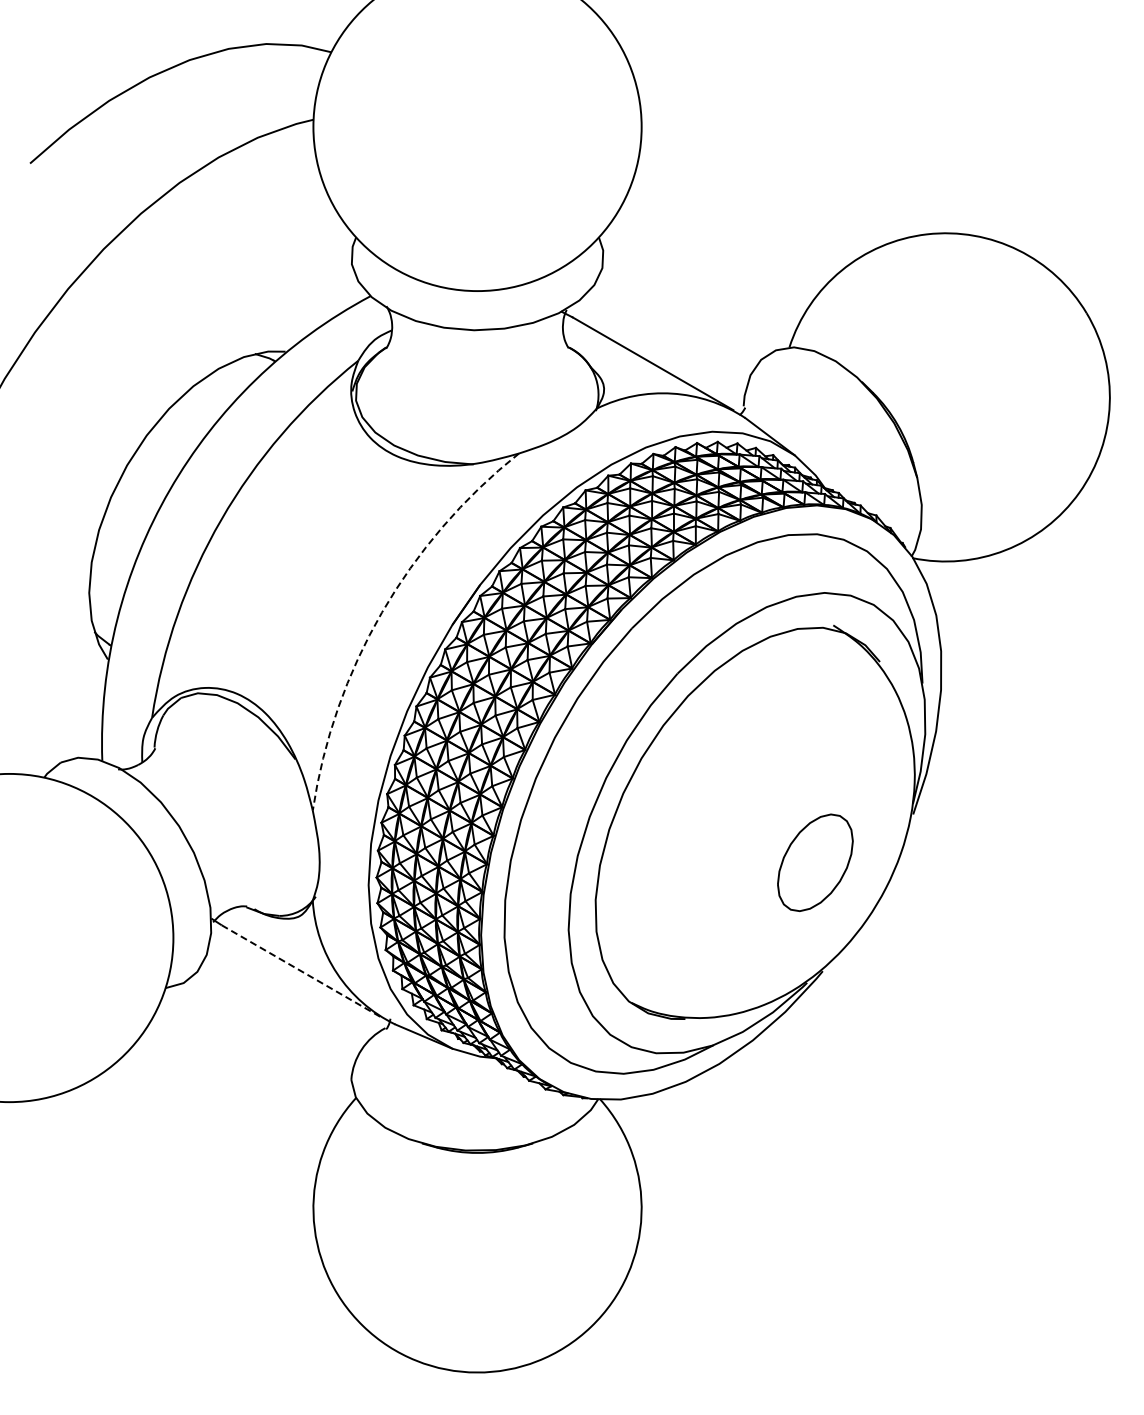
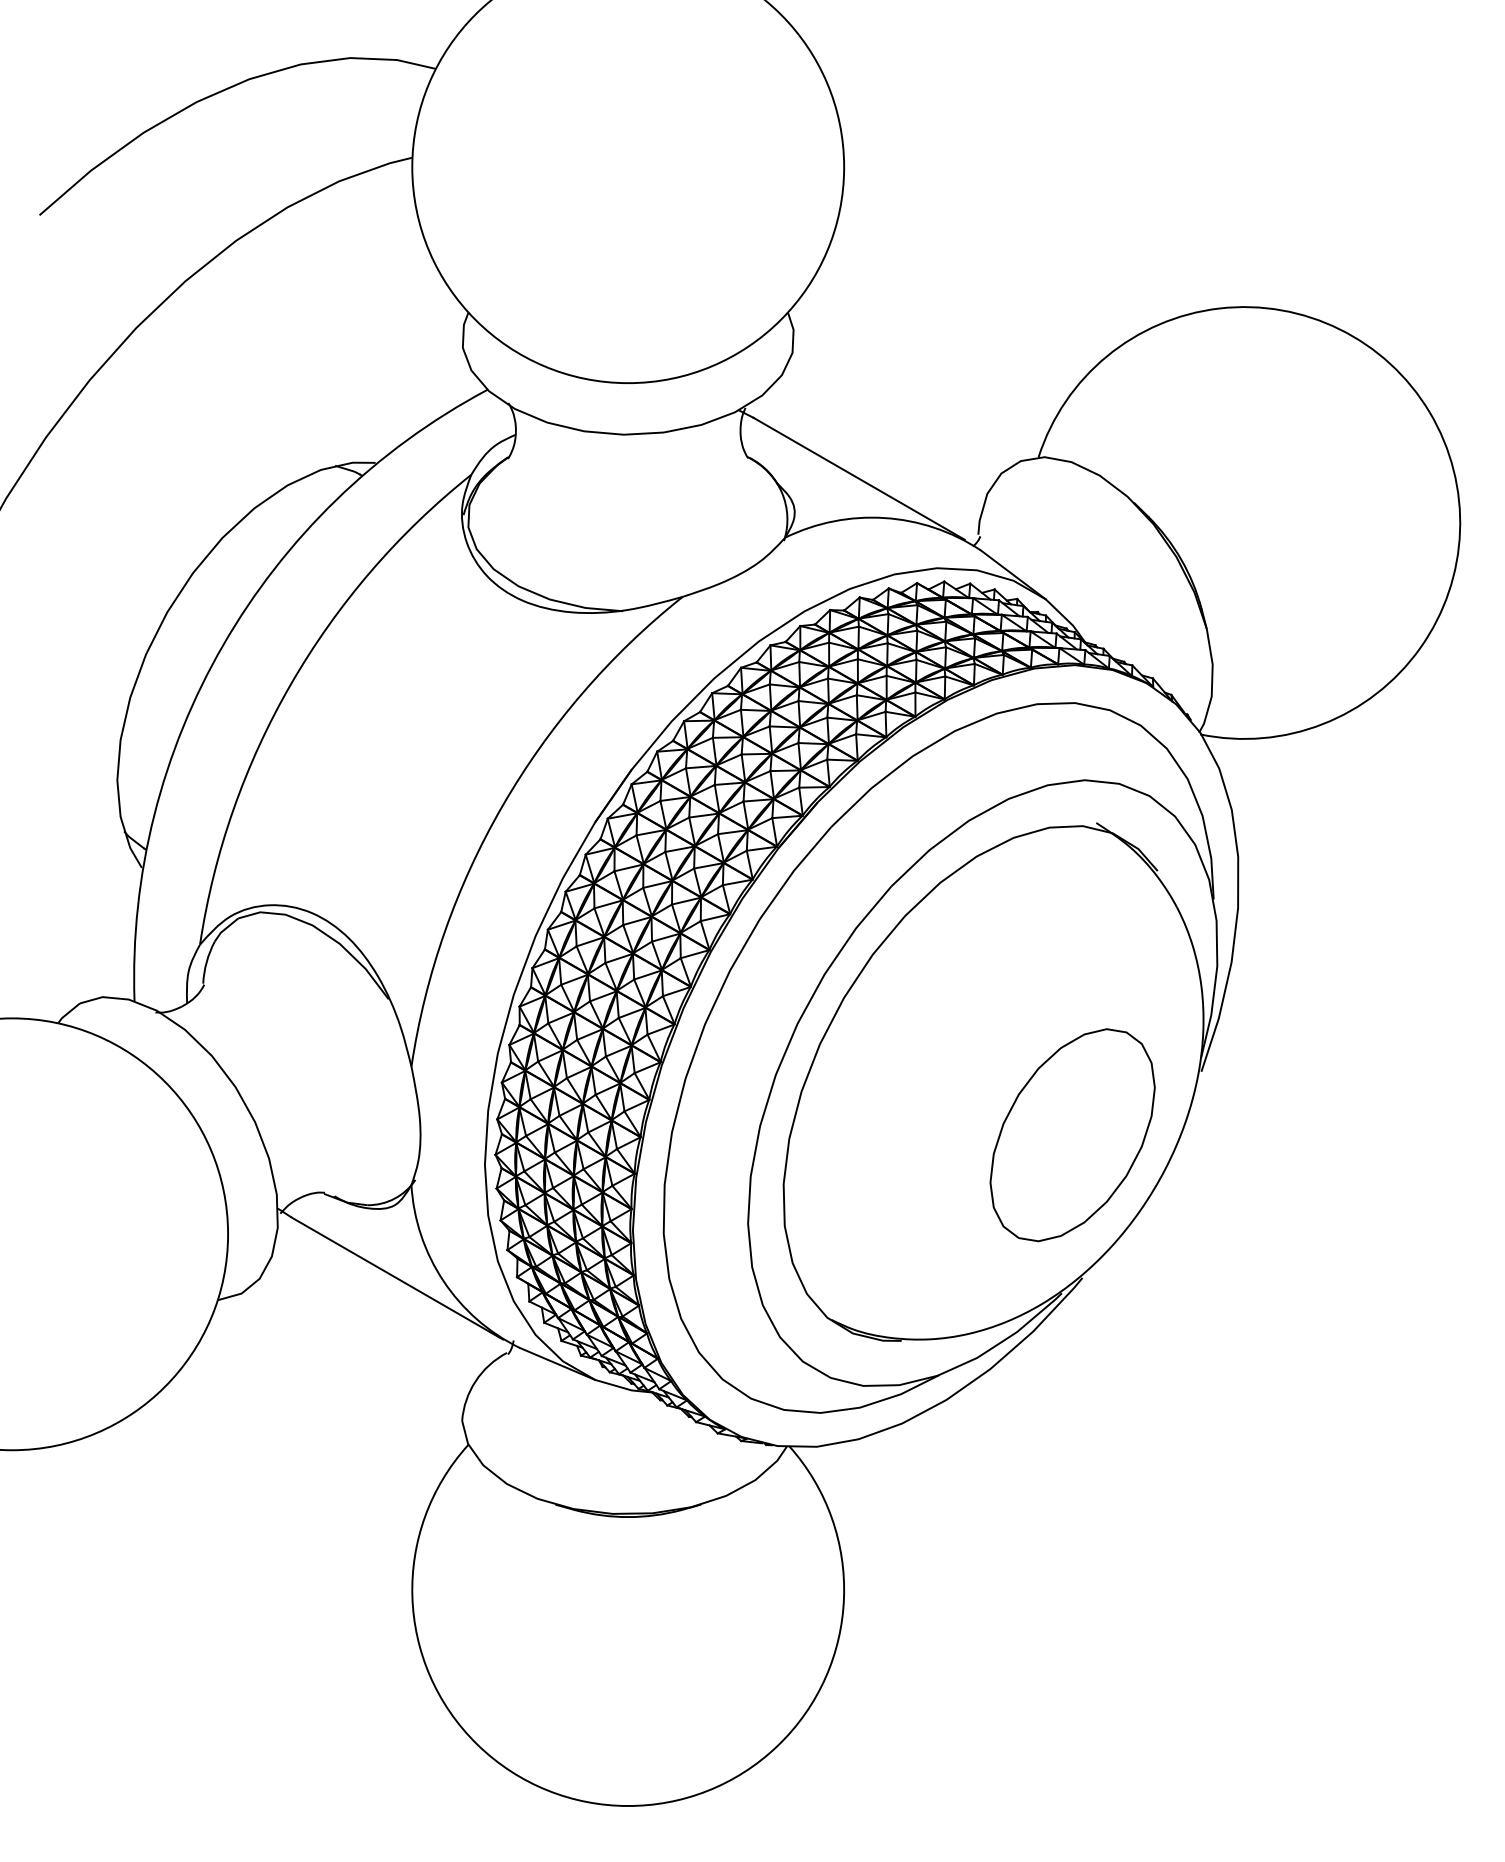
arc: (382, 612) -> (503, 806), dashed -> solid
part: (815, 862) -> (1072, 1134), size x1.67
line: (302, 971) -> (397, 1278), dashed -> solid

